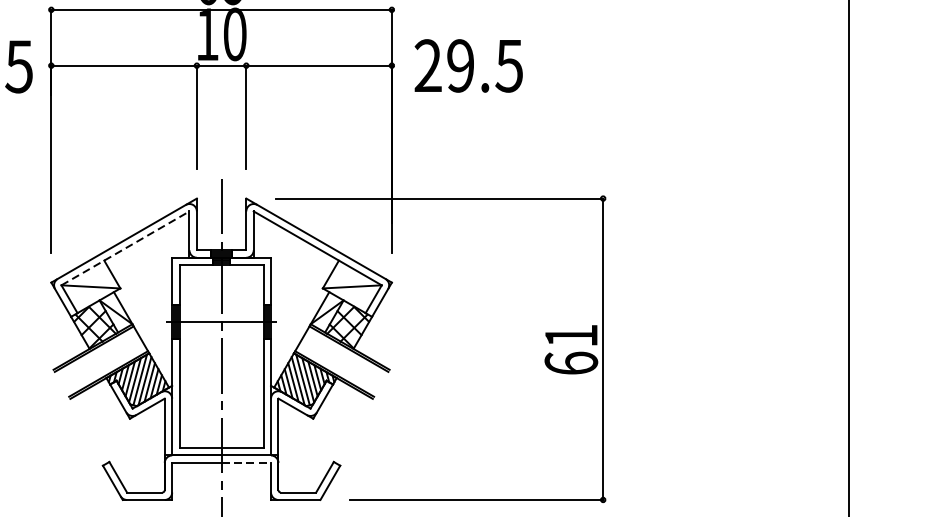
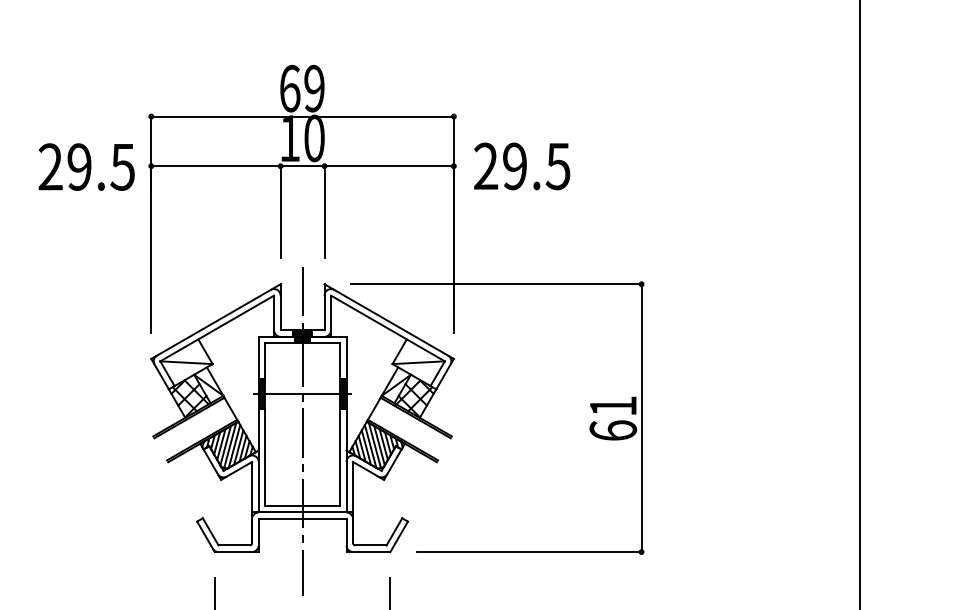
line: (125, 248) -> (217, 328), dashed -> solid
line: (246, 463) -> (324, 519), dashed -> solid

